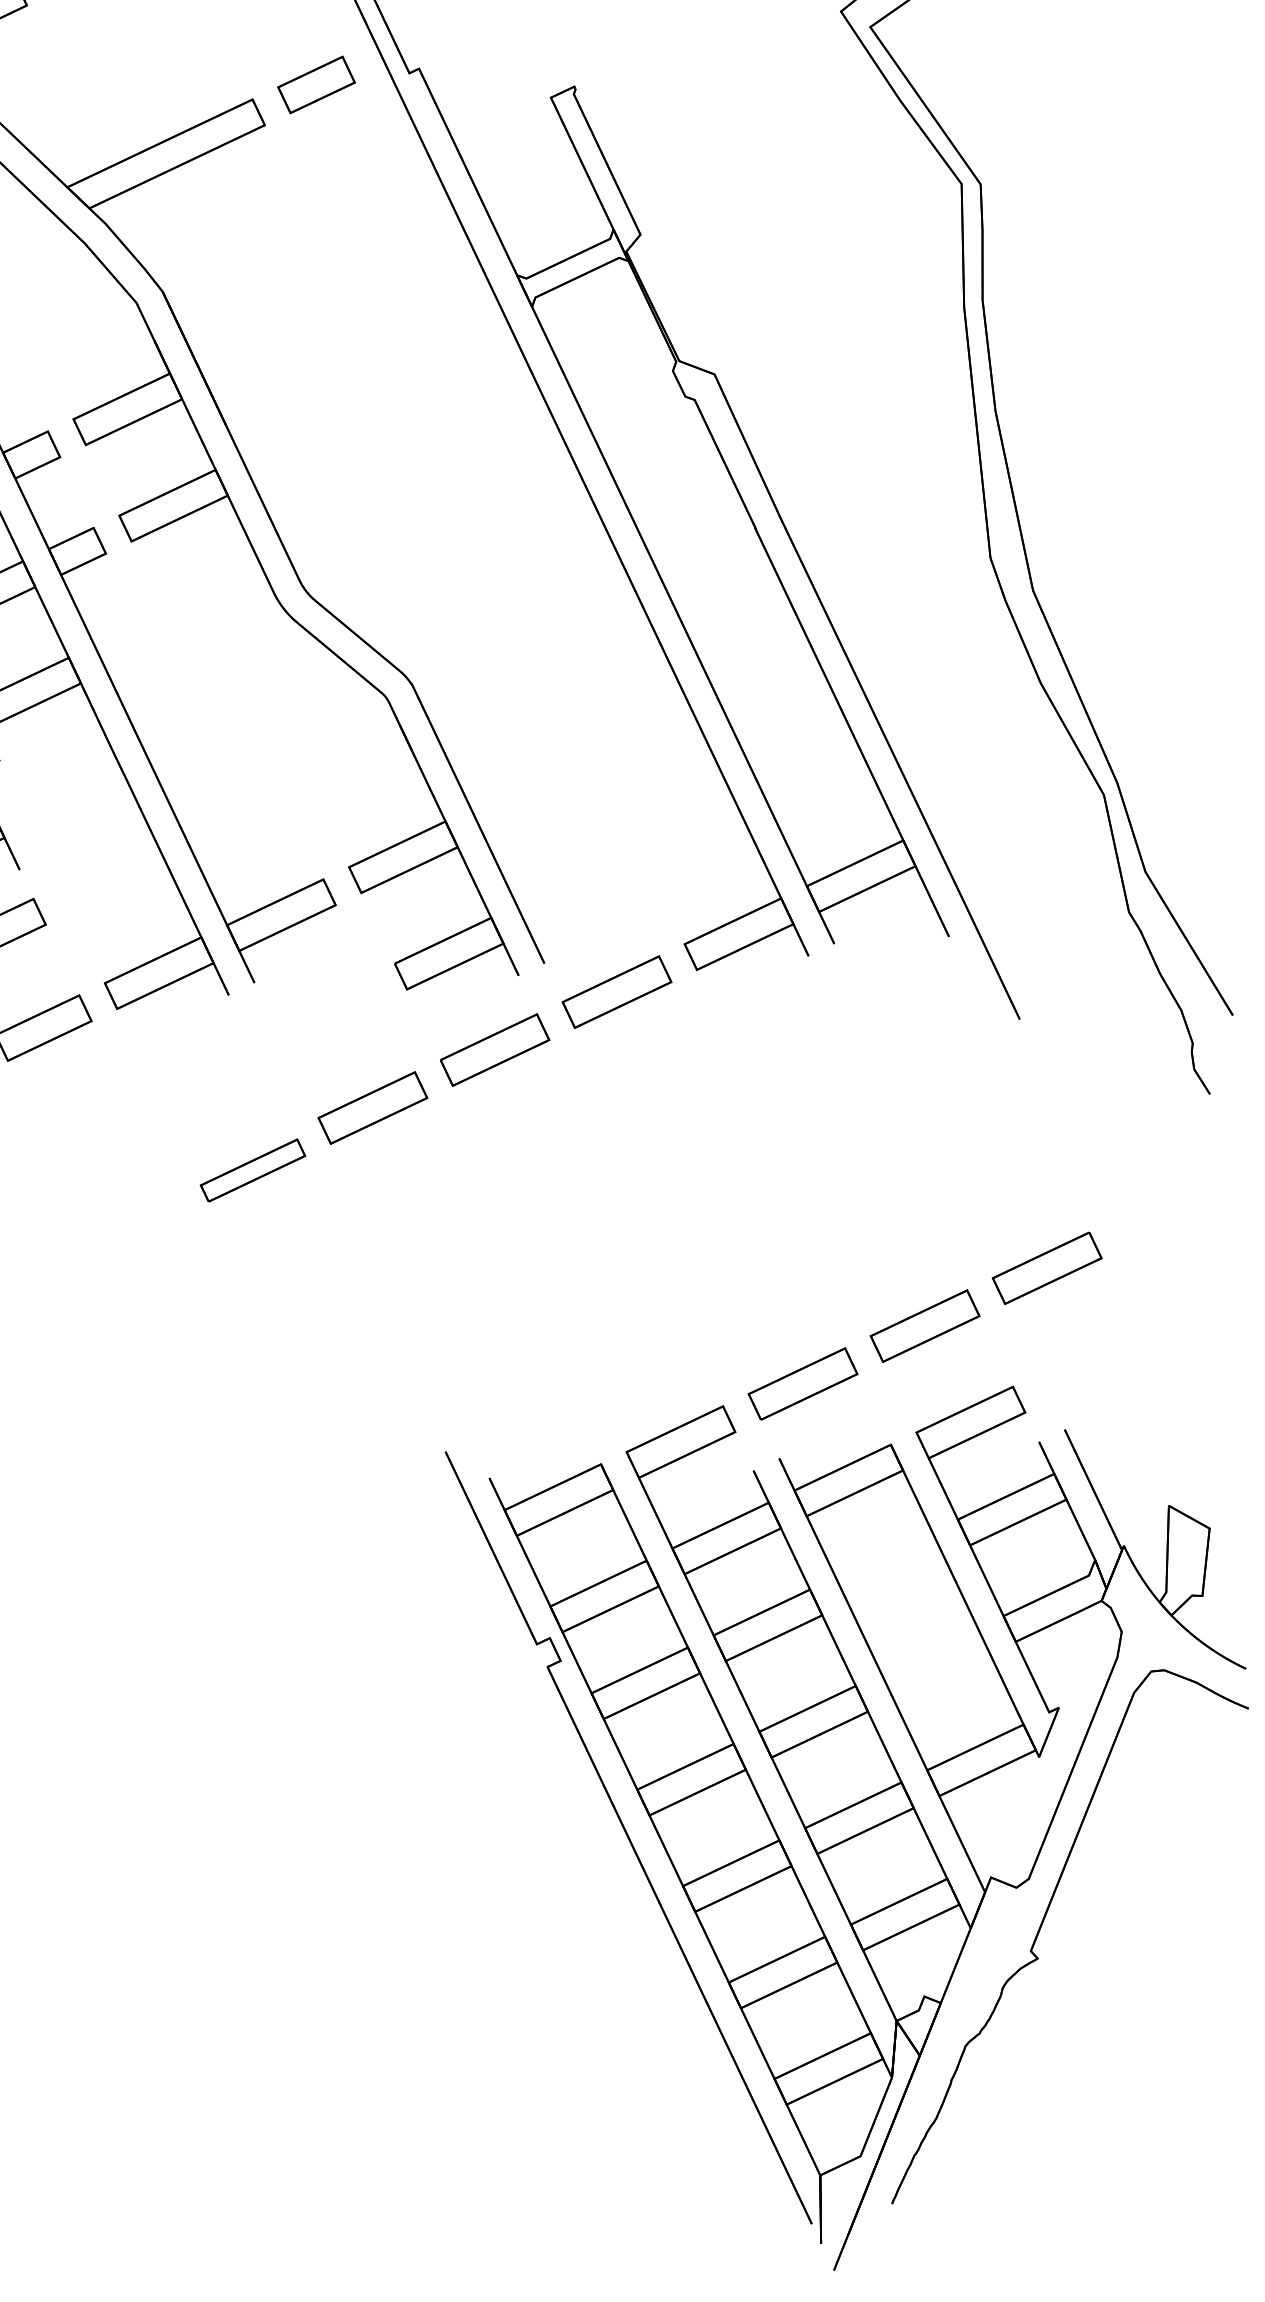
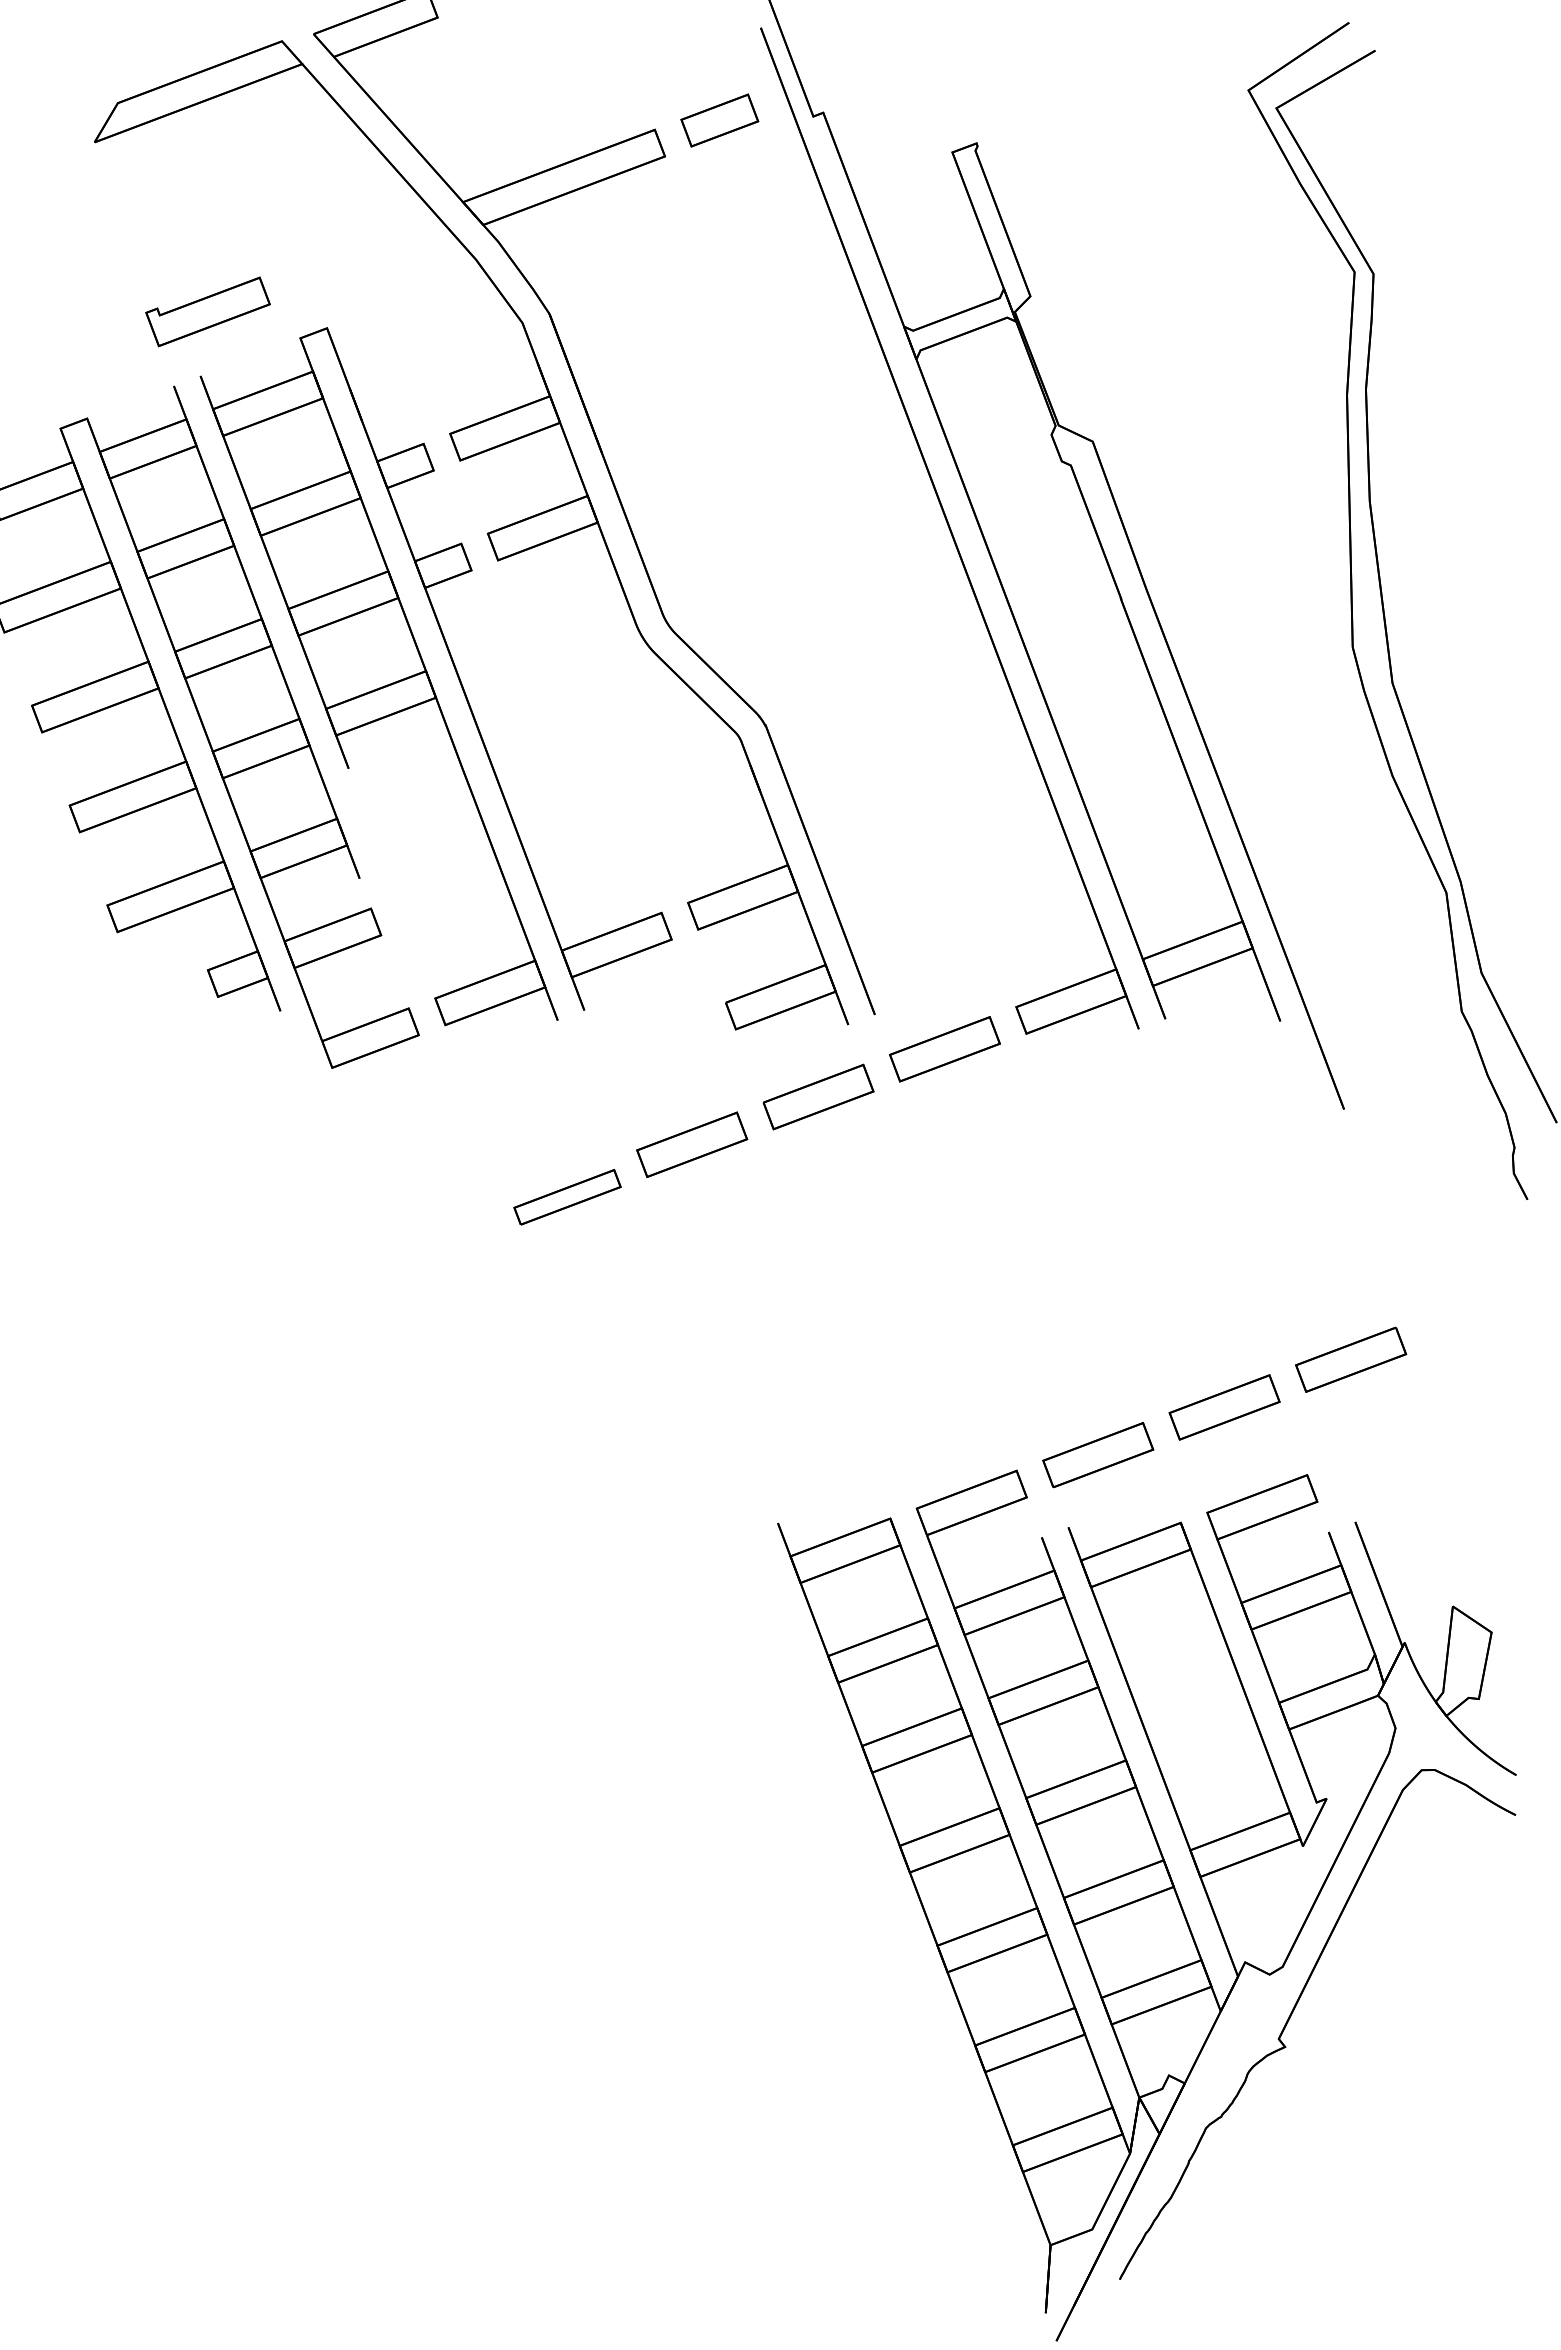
part: (627, 1838) -> (886, 1893), removed

